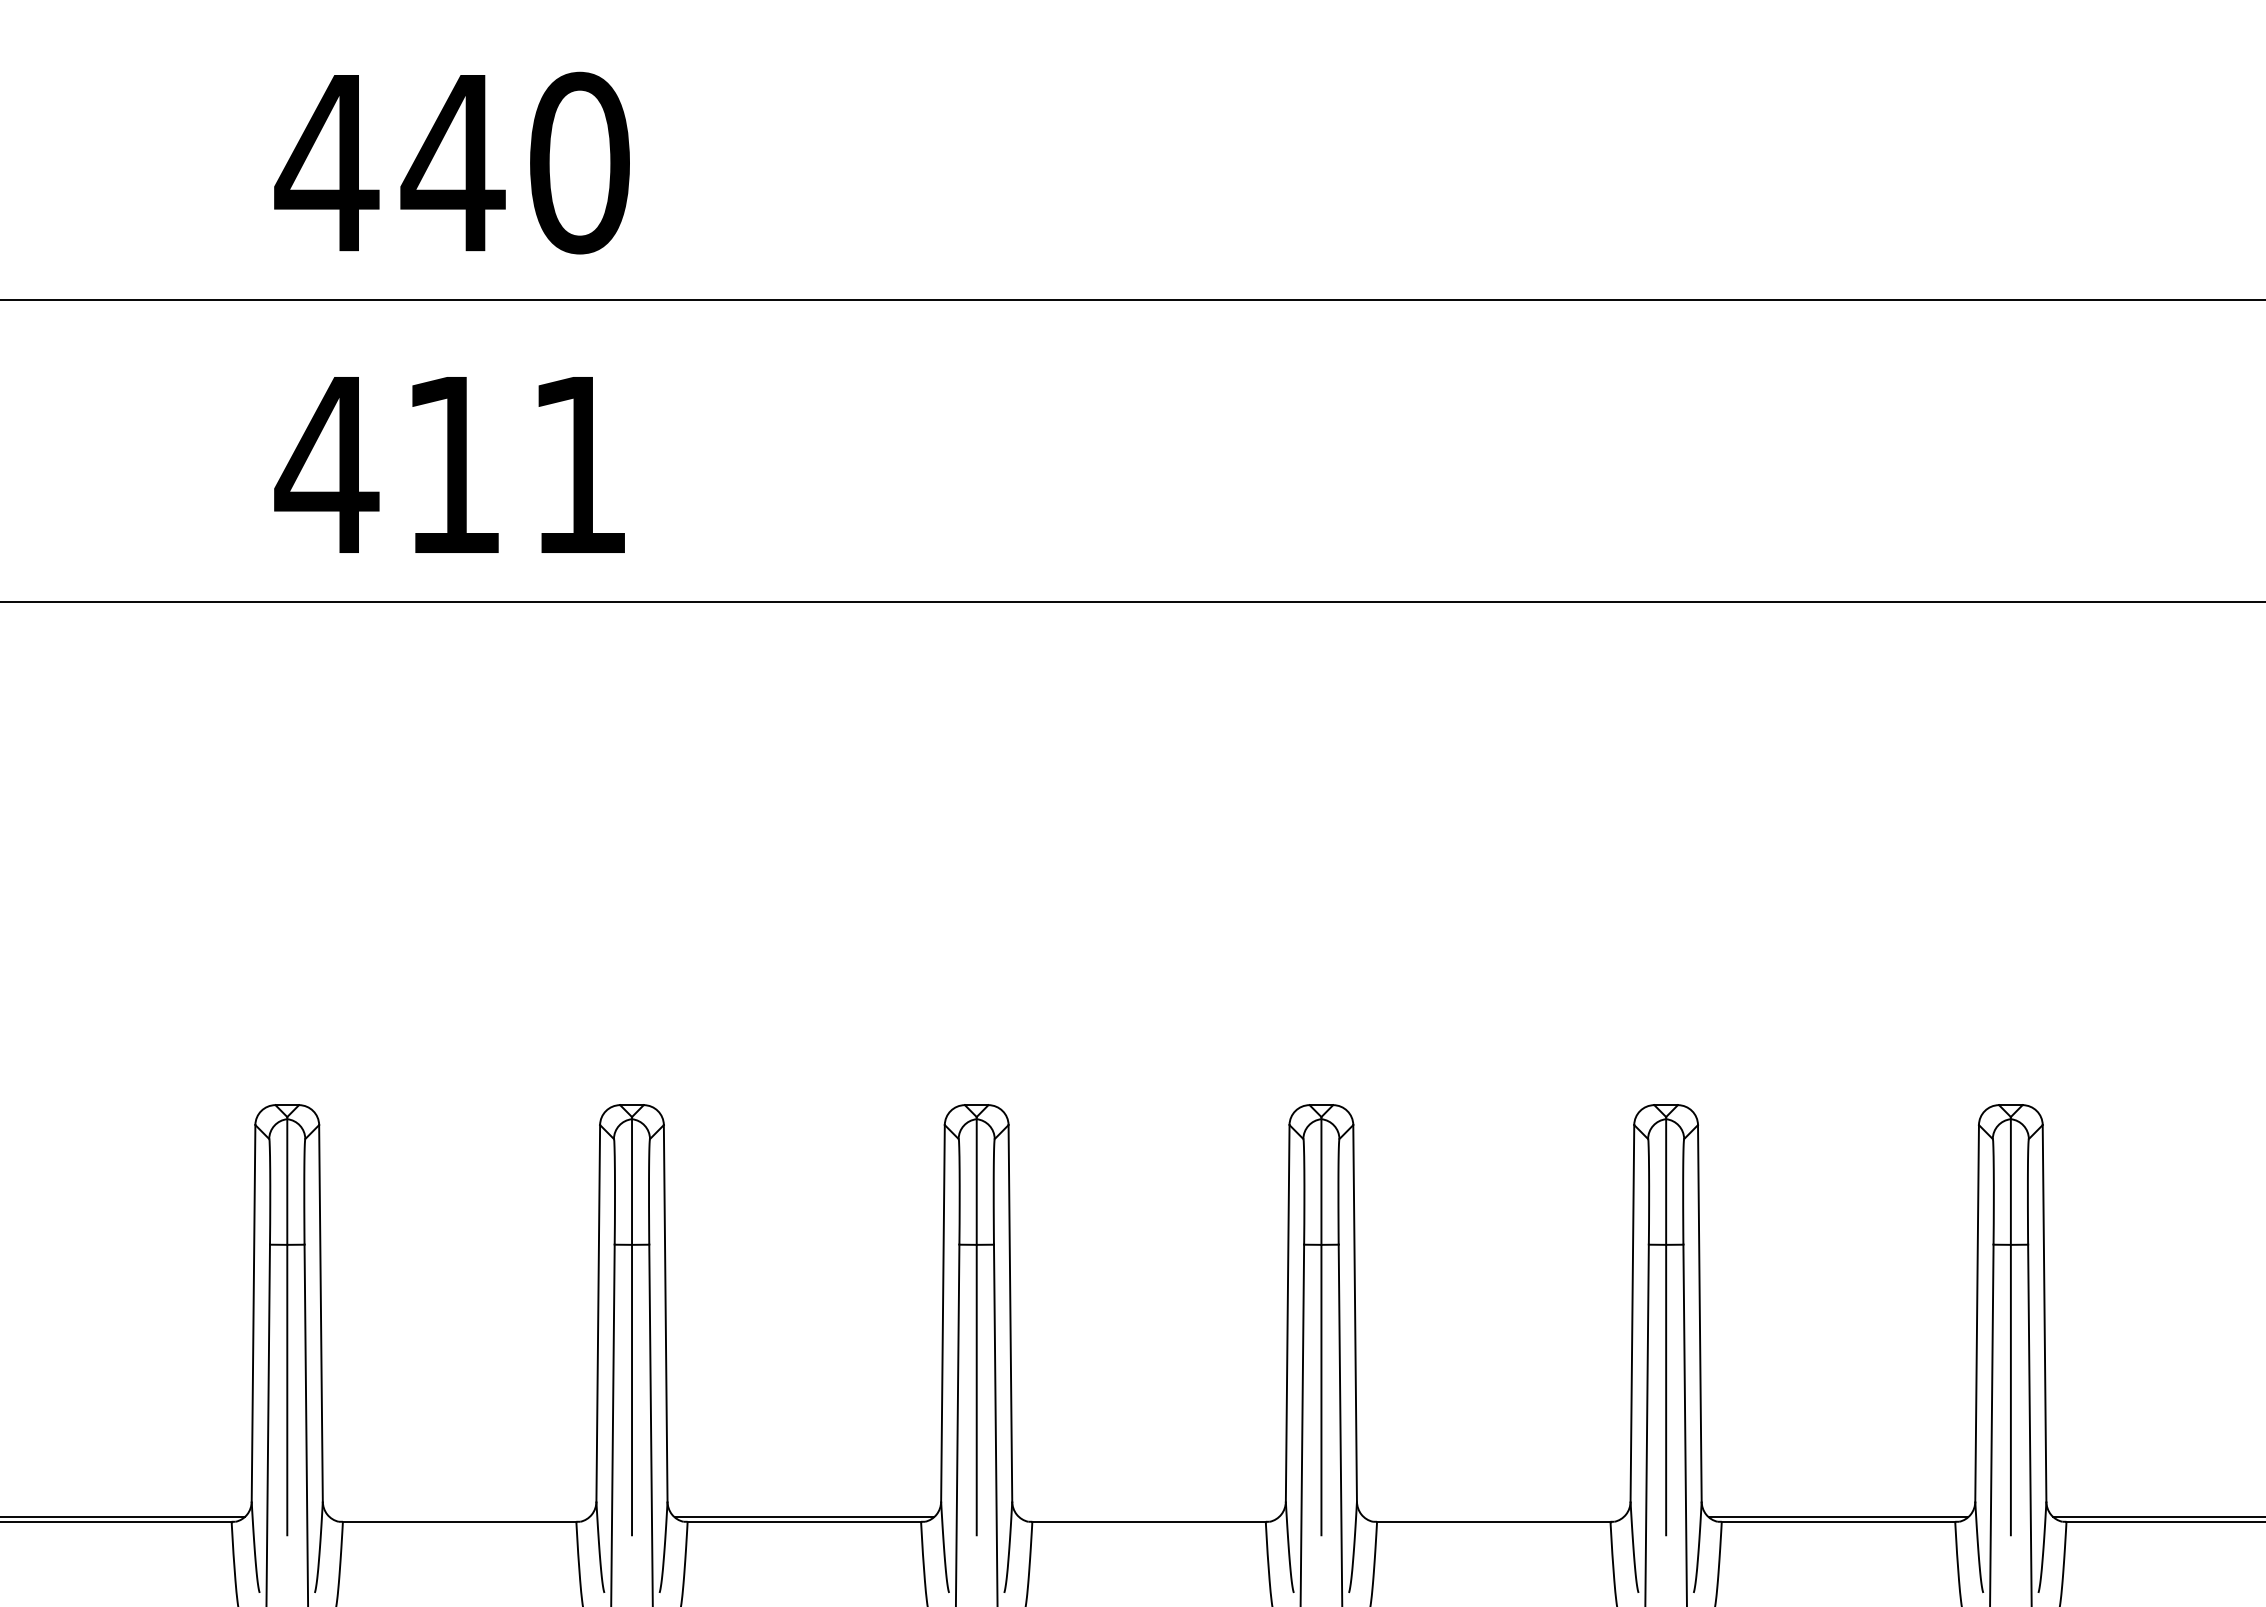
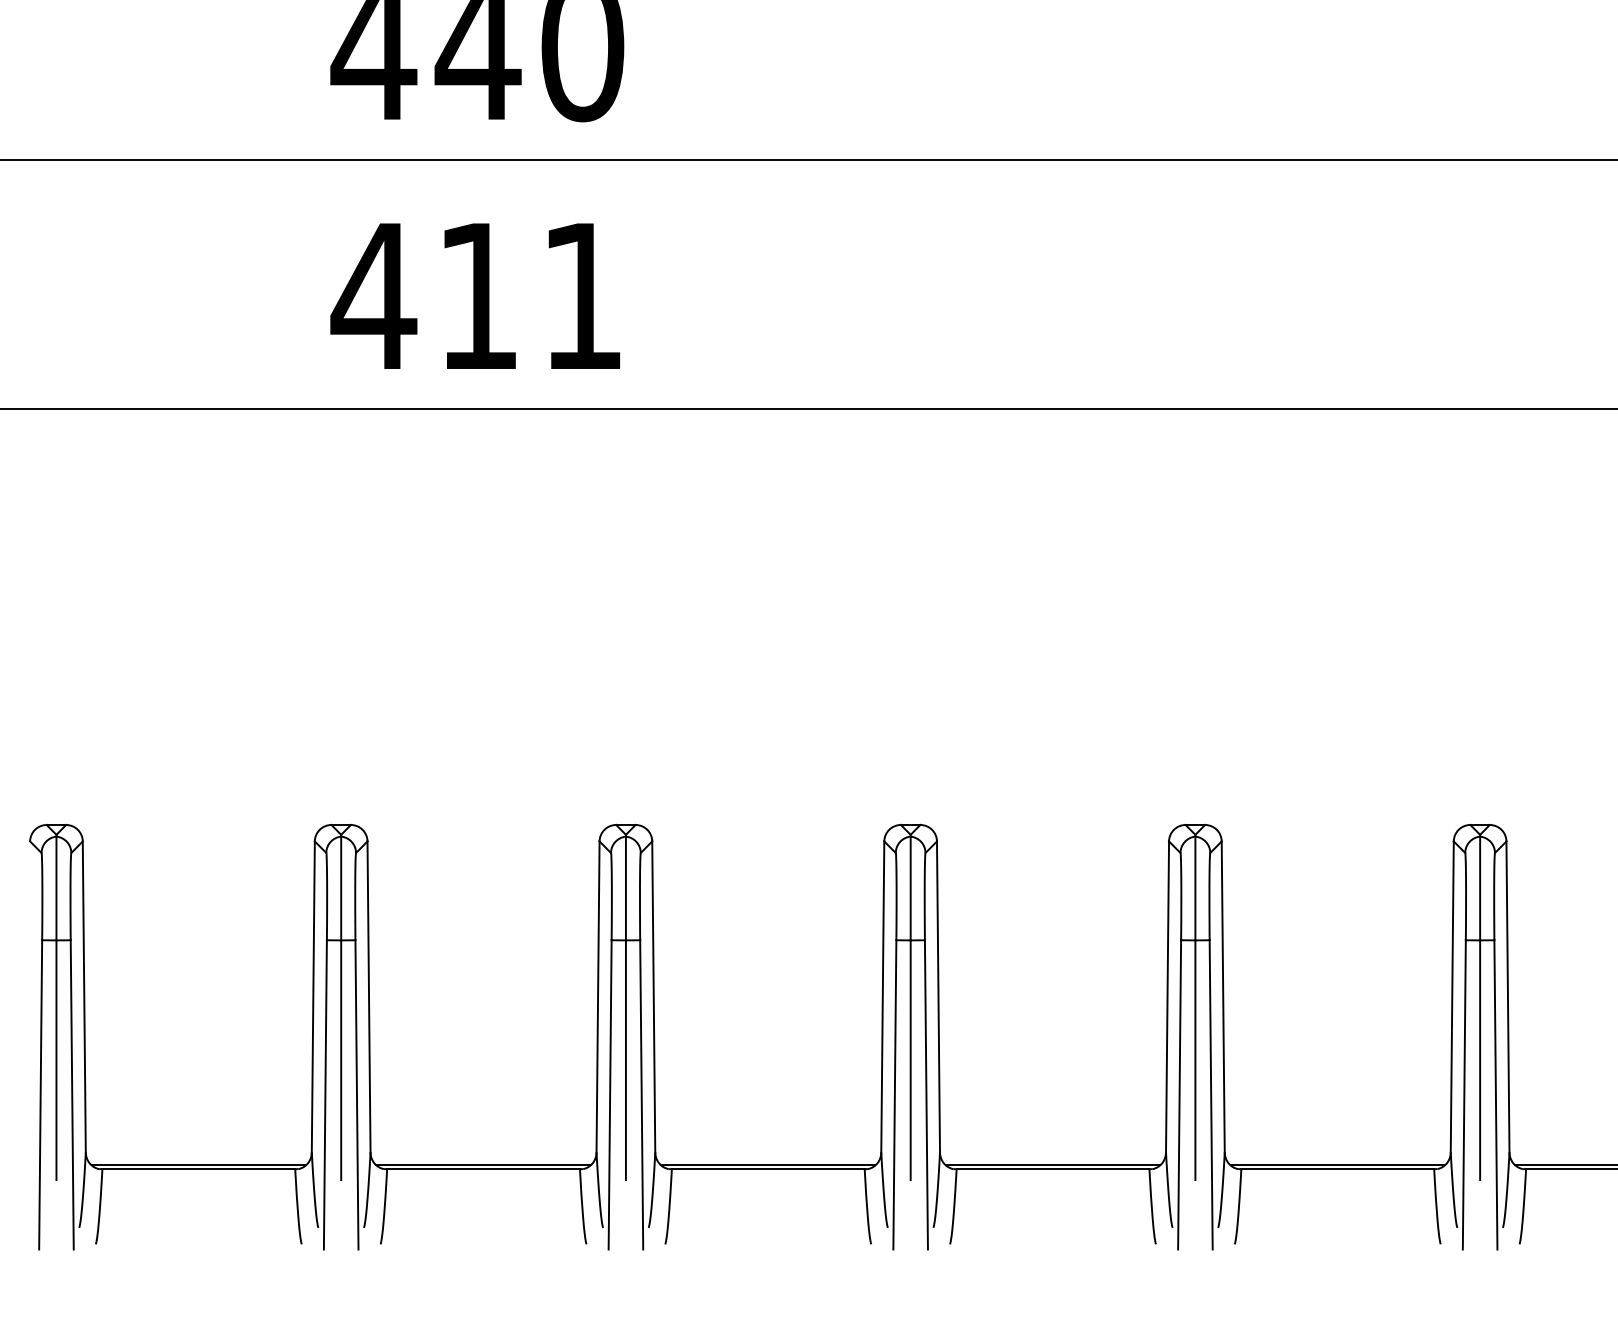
line: (459, 1516) -> (483, 1164), added
line: (1148, 1516) -> (1052, 1164), added
line: (1493, 1516) -> (1337, 1164), added

